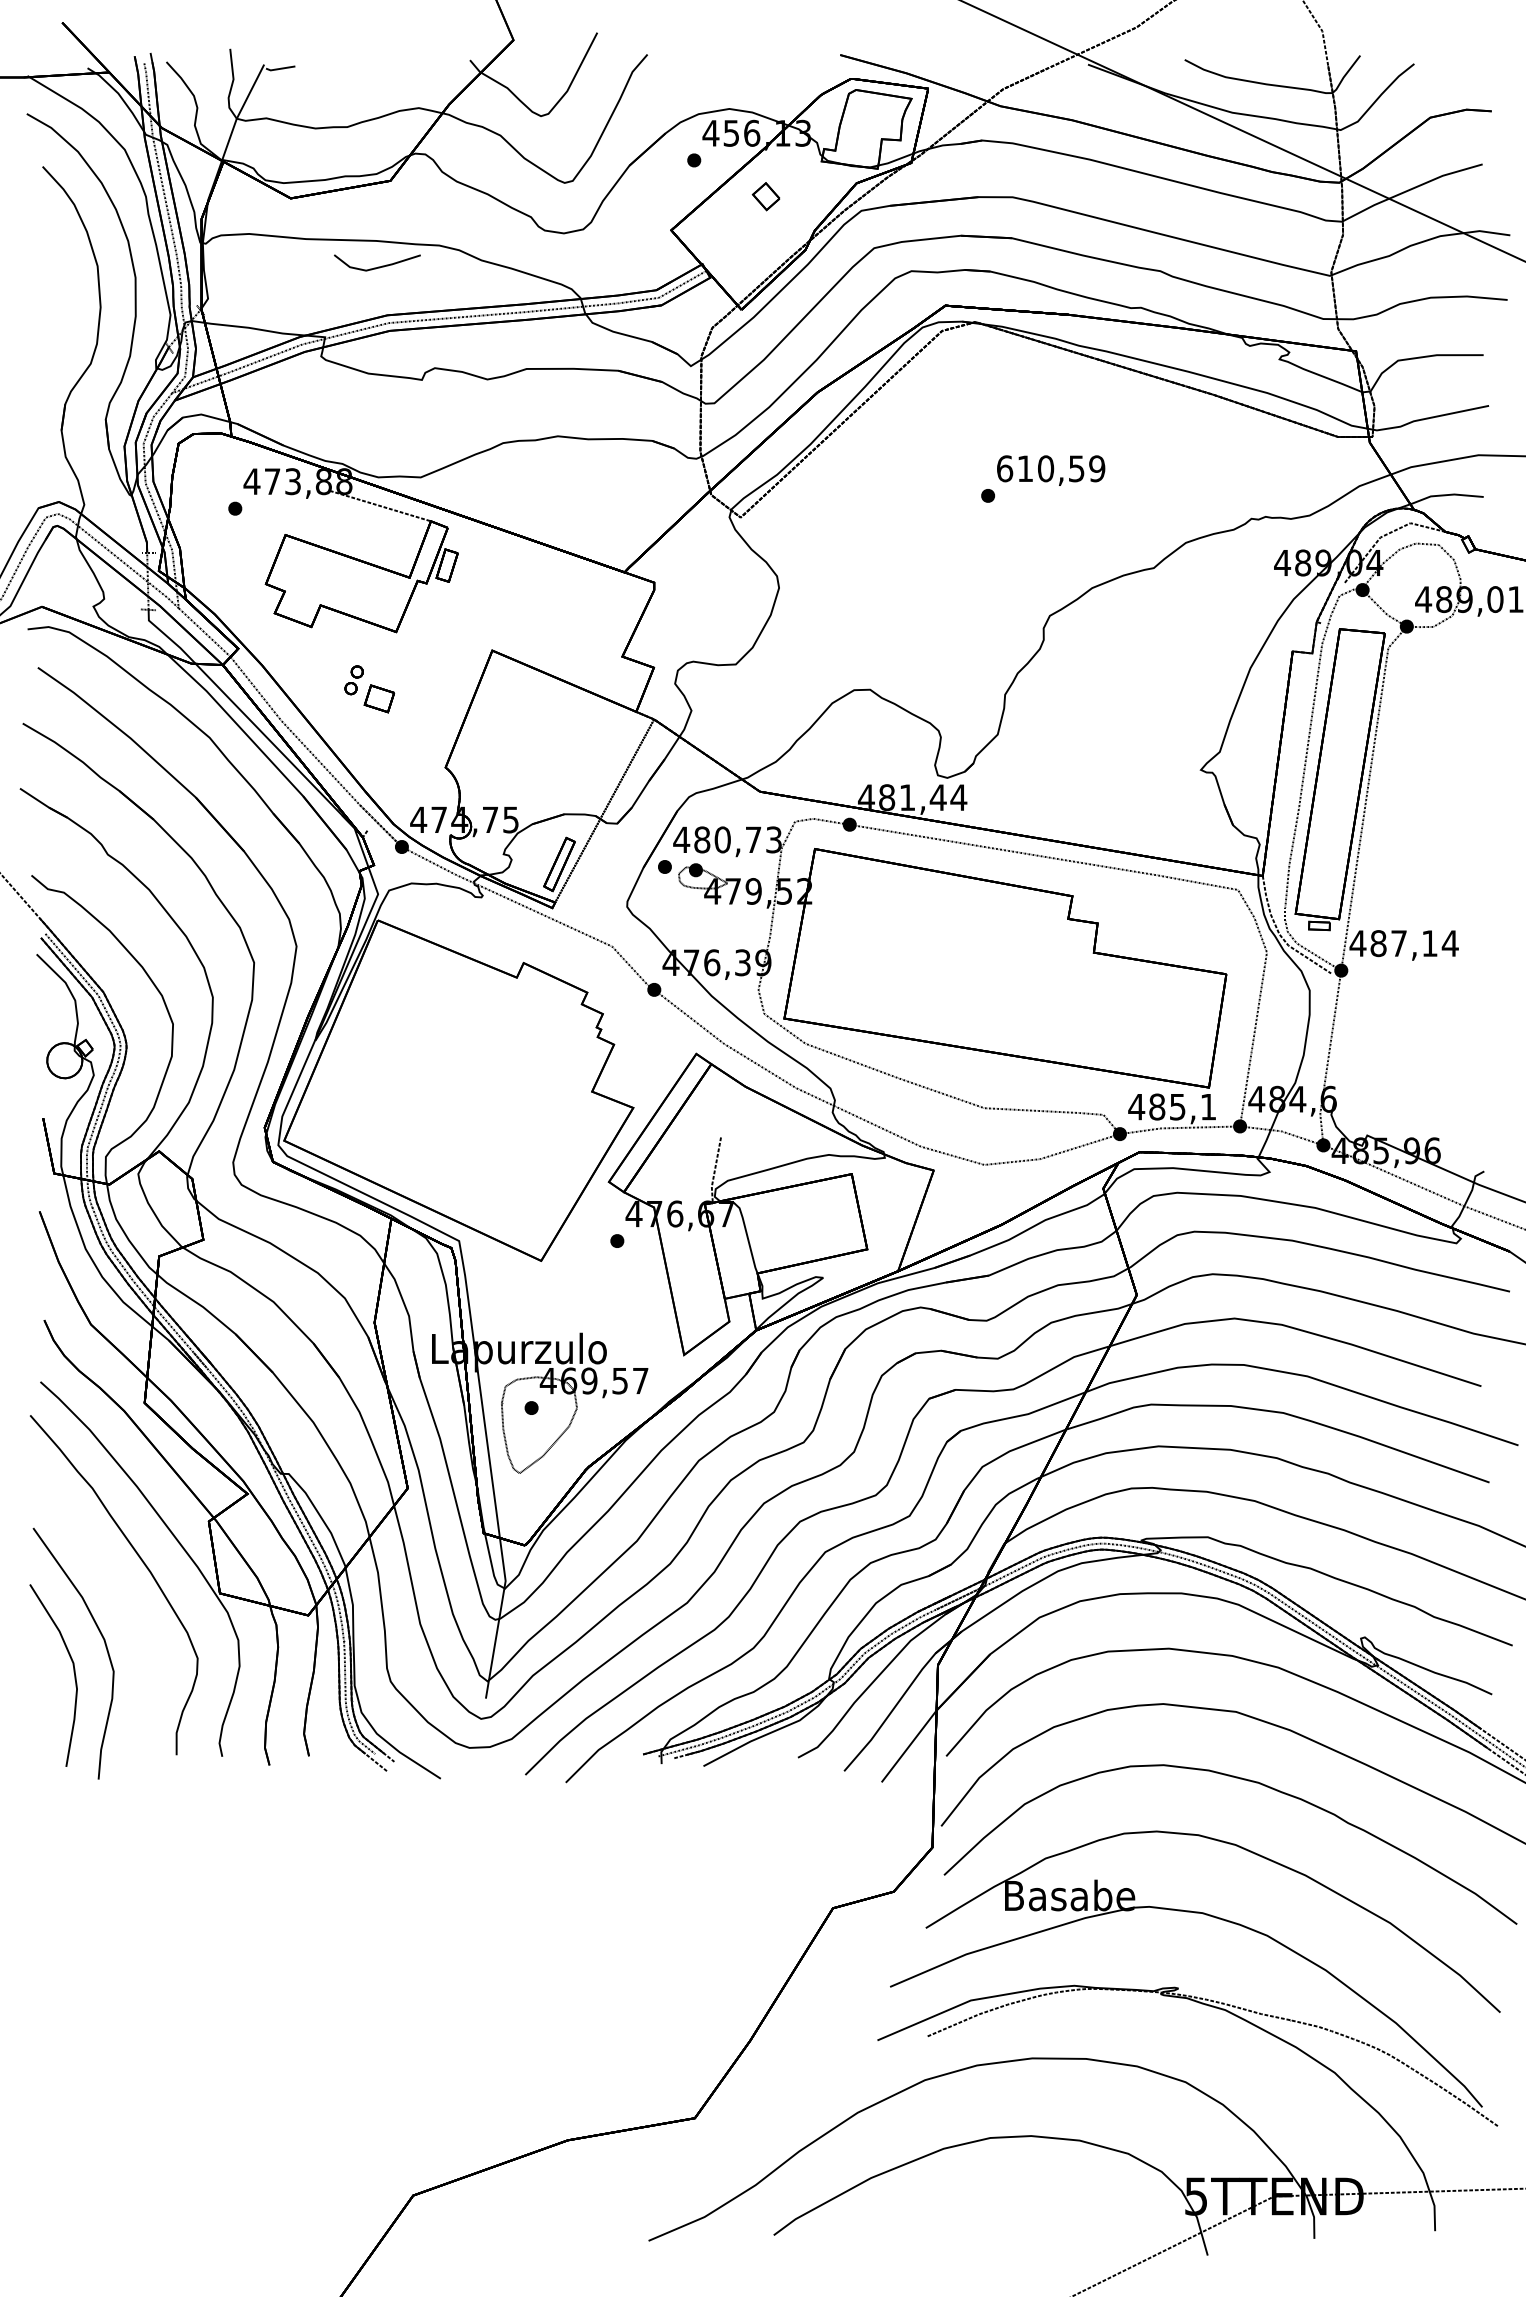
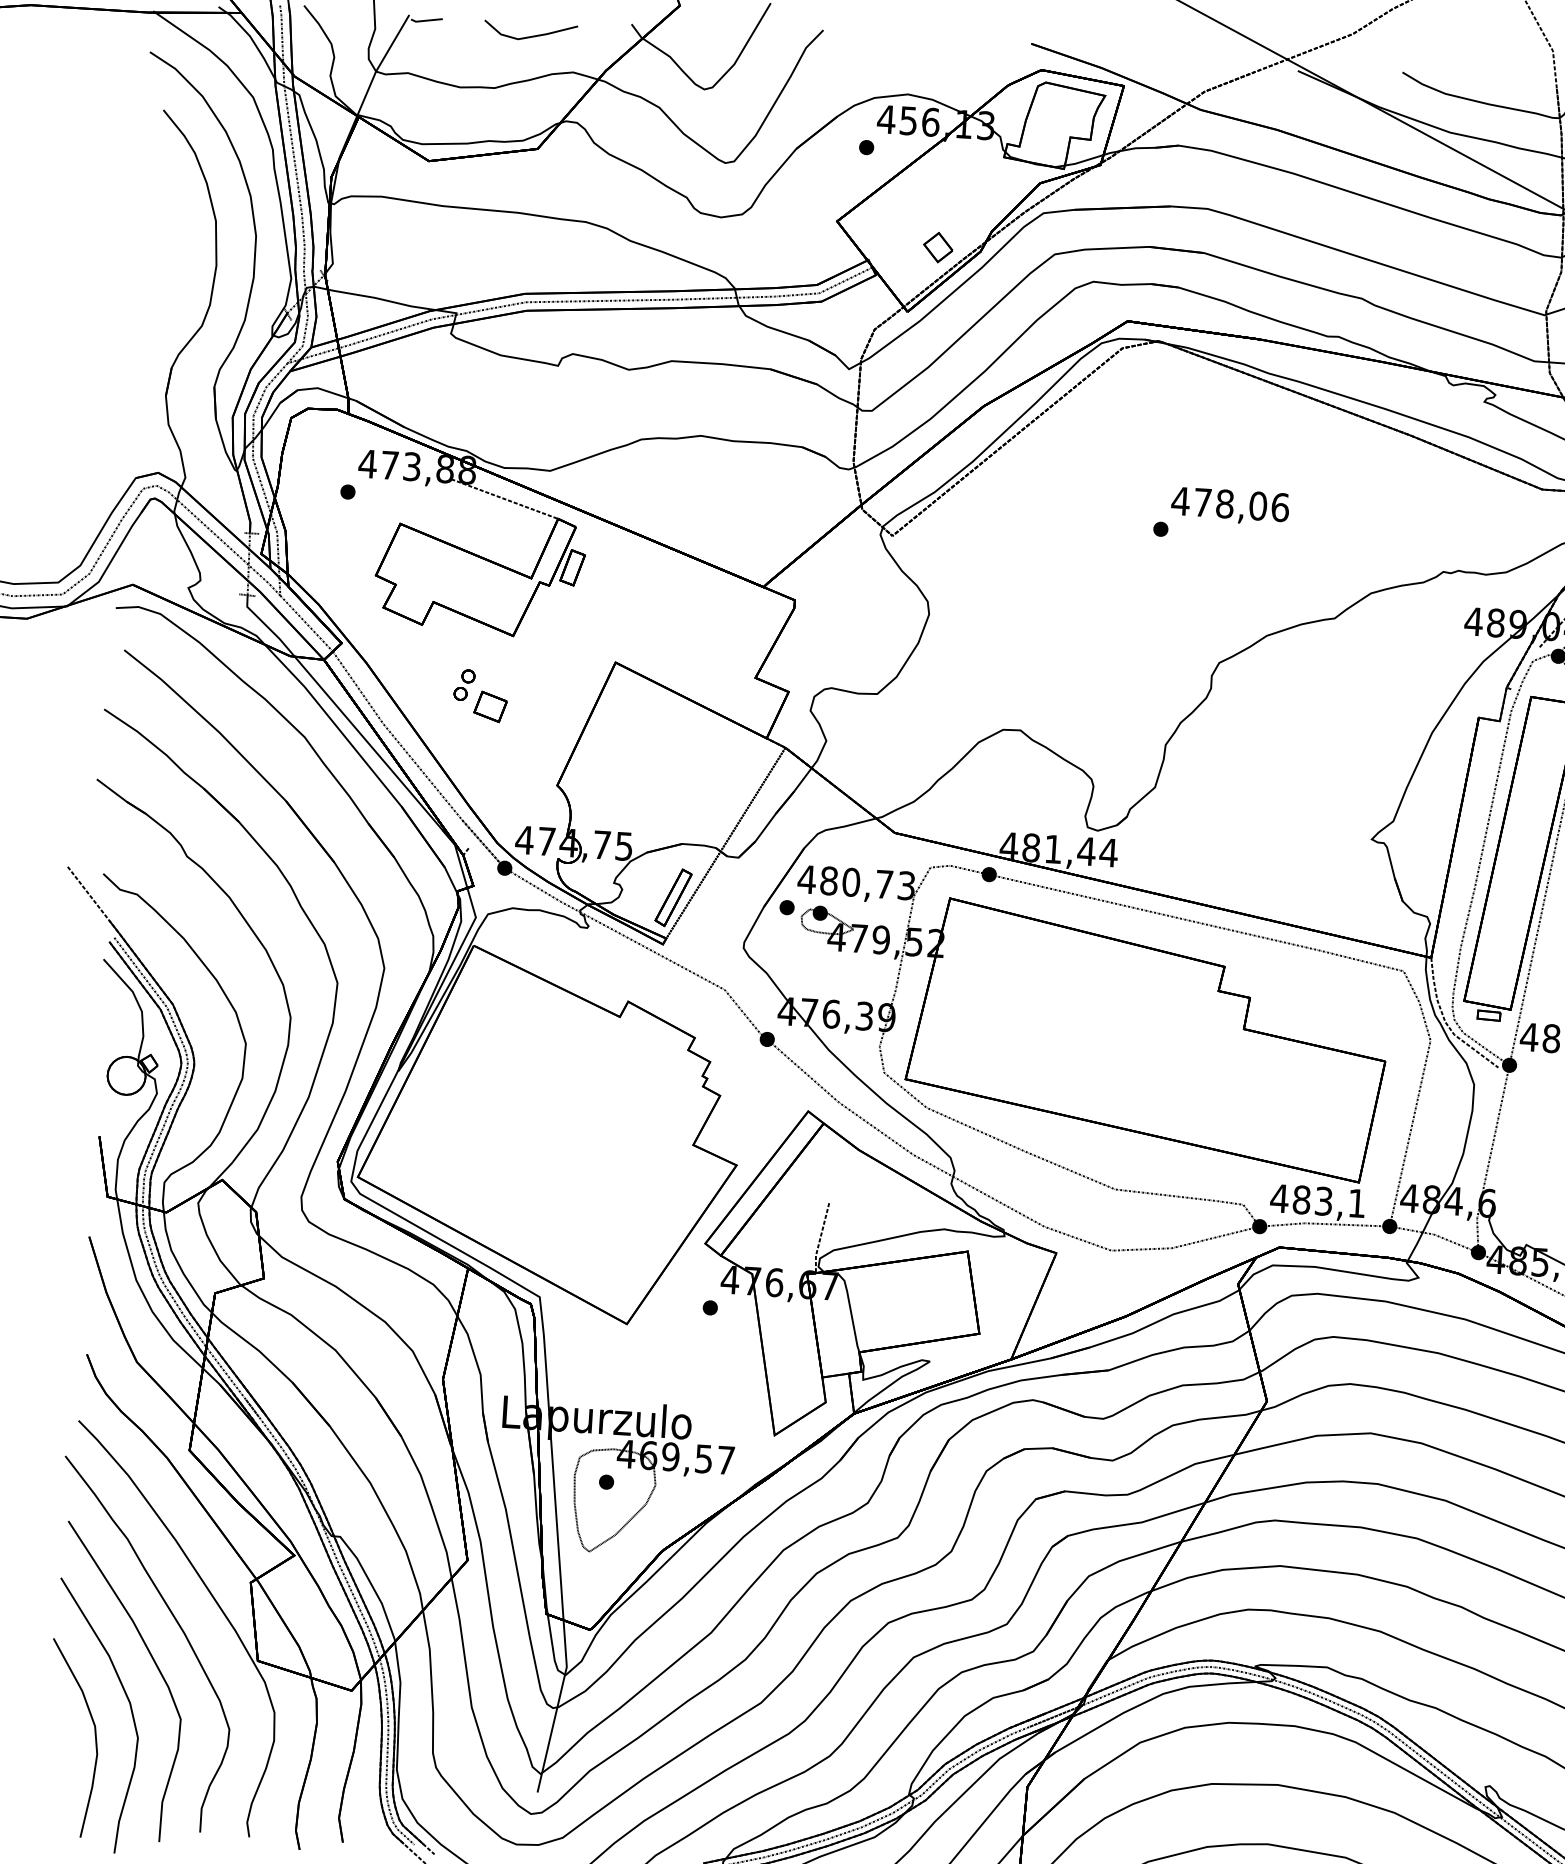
part: (765, 196) -> (937, 247), moved
line: (378, 266) -> (531, 35), moved
text: (1050, 468) -> (1229, 504), 610,59 -> 478,06
text: (1177, 1106) -> (1323, 1200), 485,1 -> 483,1
curve: (123, 1600) -> (153, 1662), added

